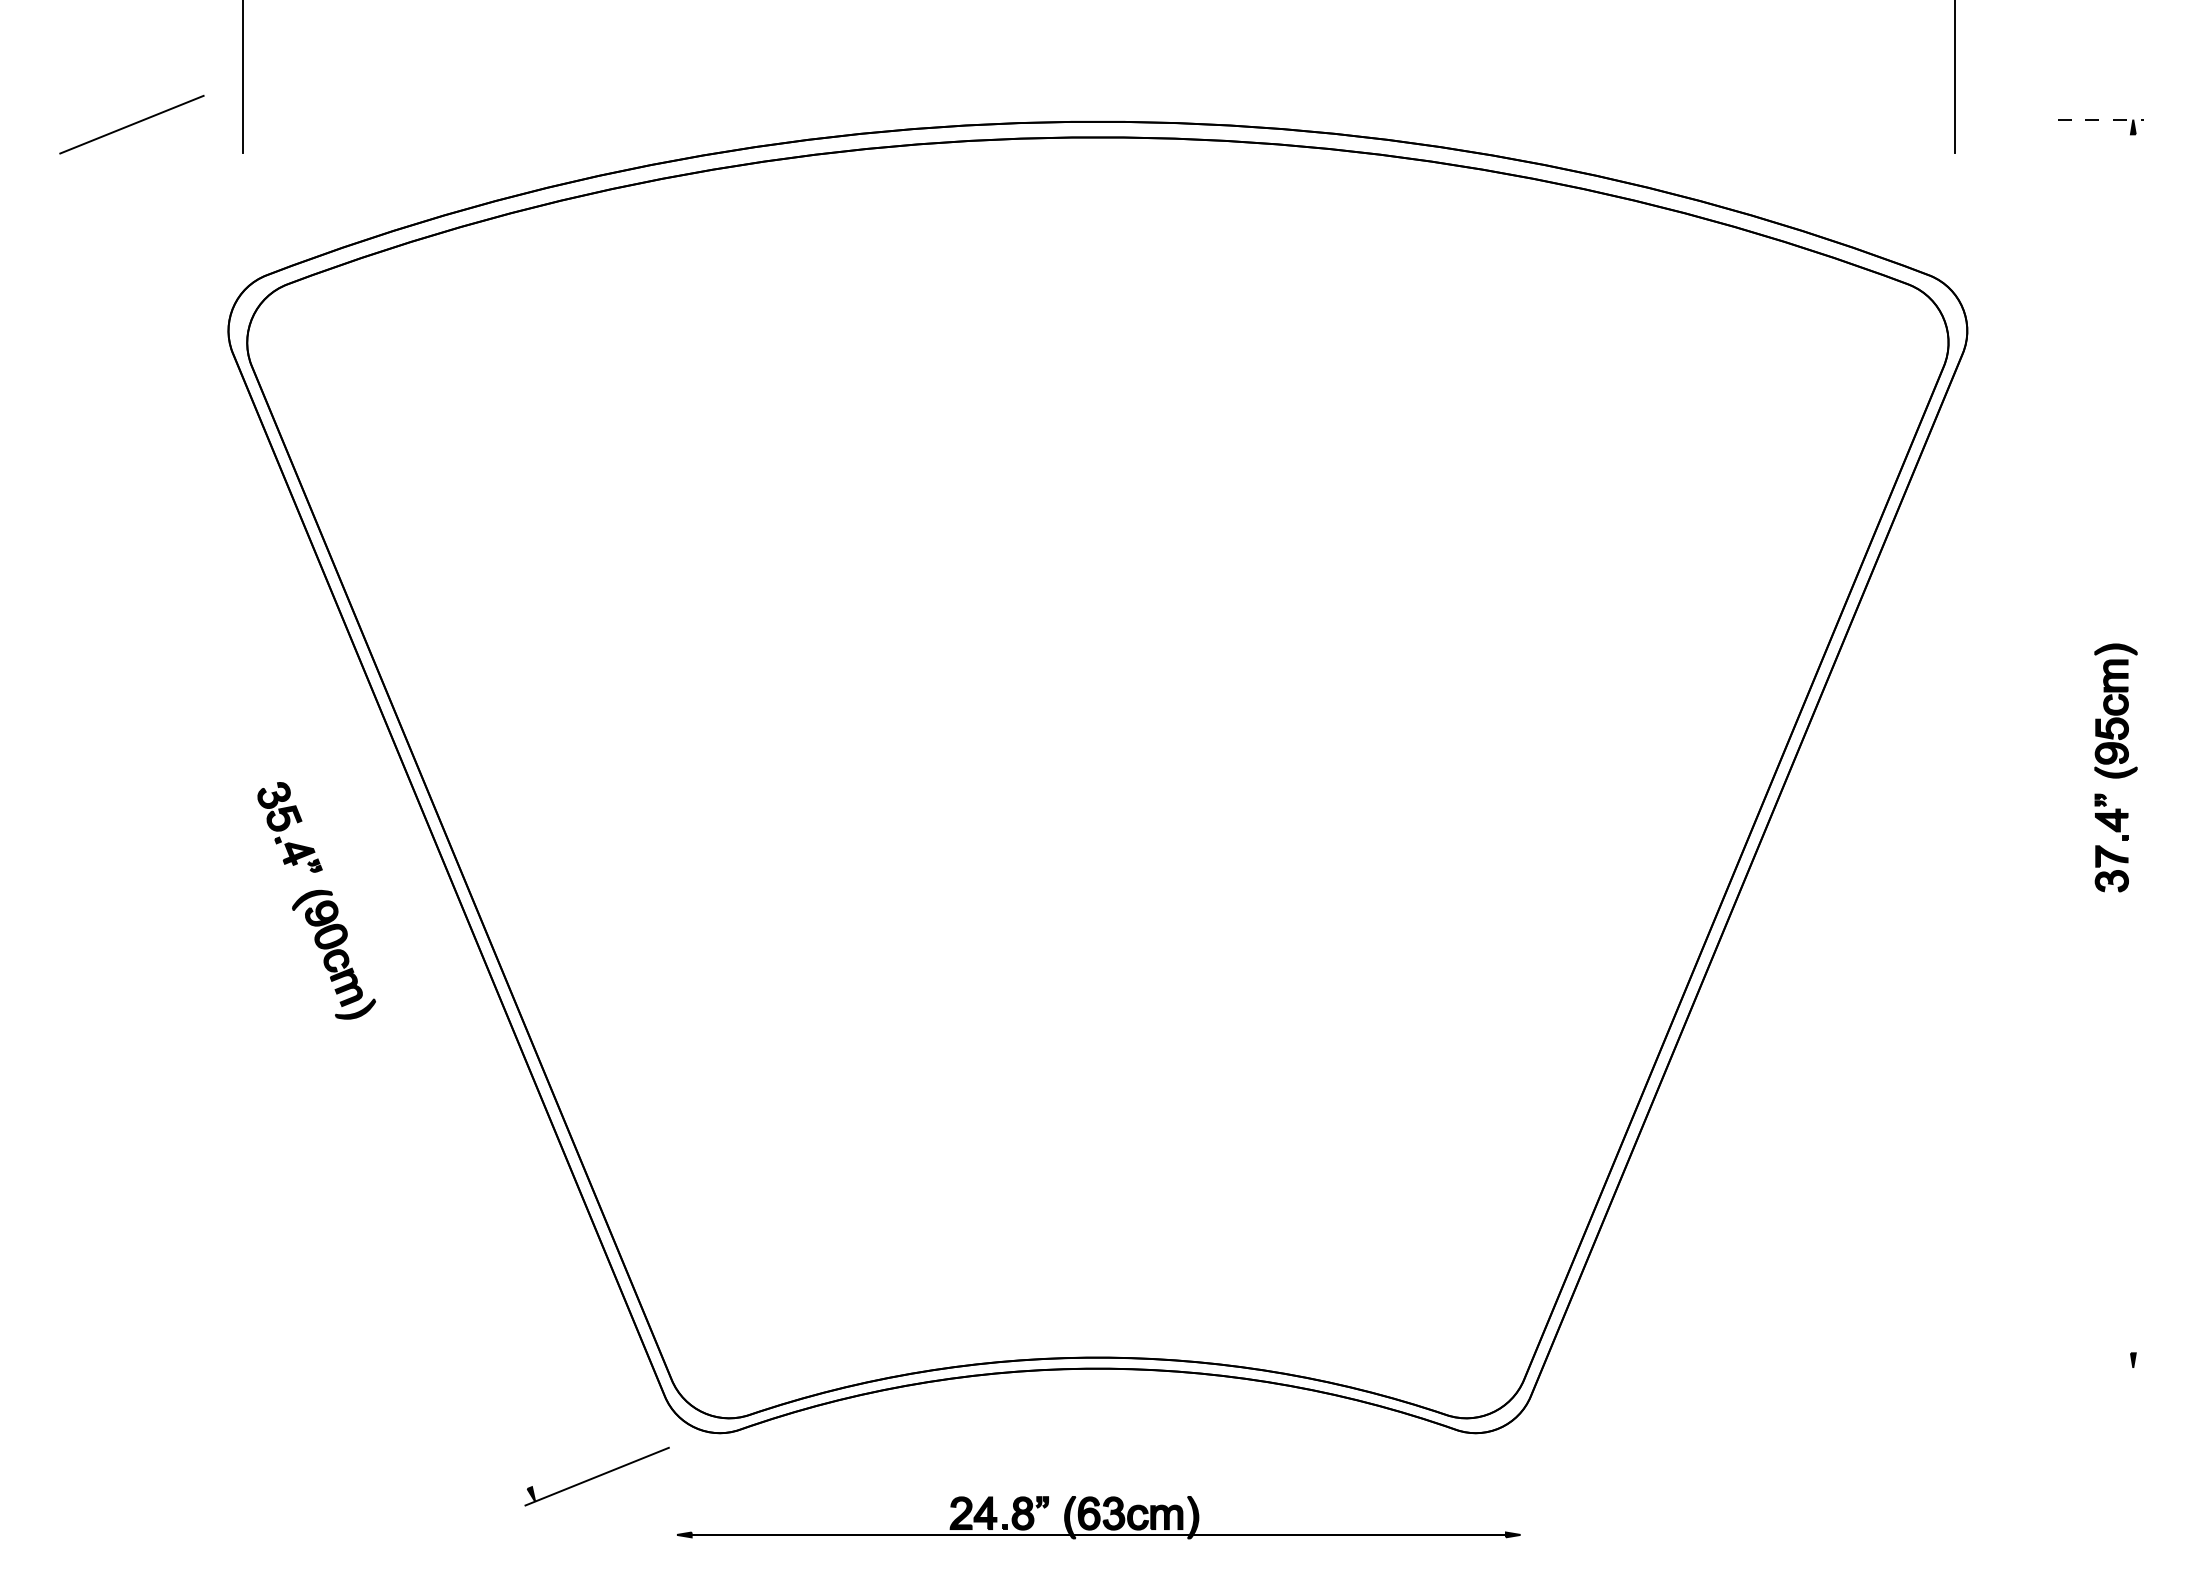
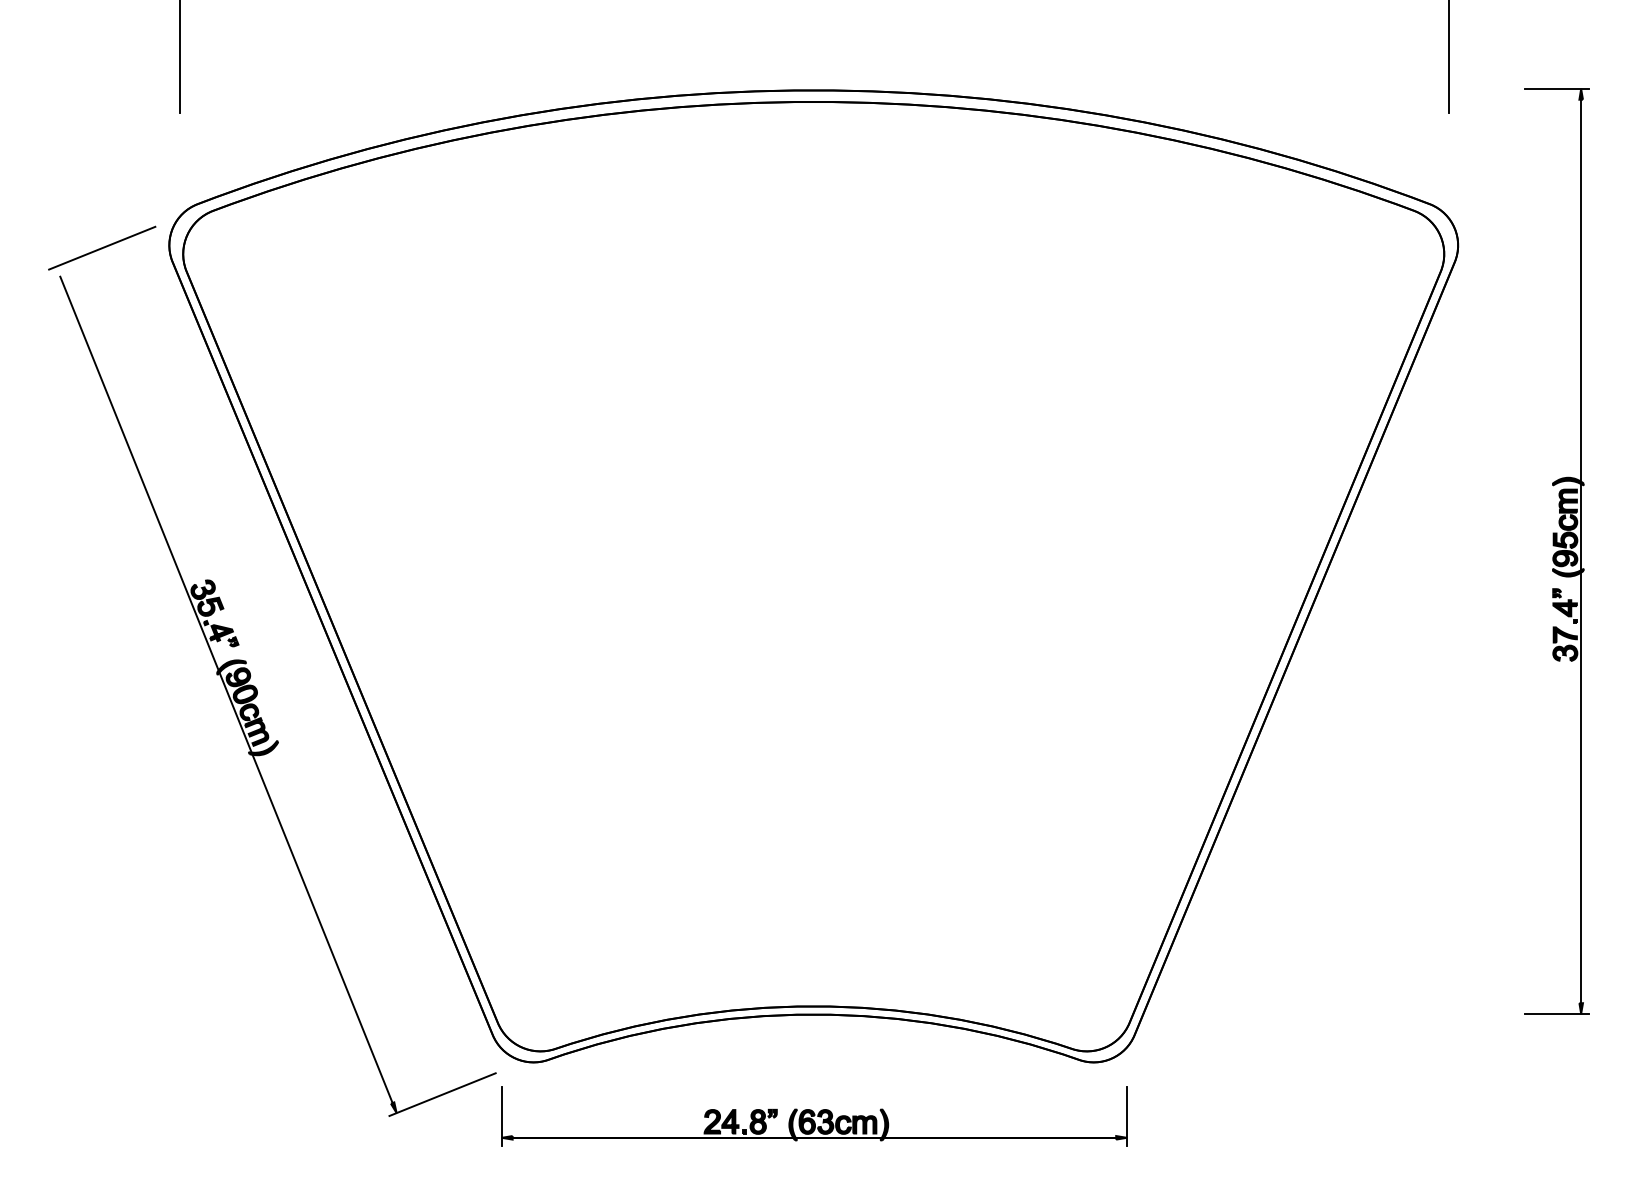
line: (2101, 119) -> (1557, 88), dashed -> solid
line: (131, 124) -> (101, 248), moved
line: (2133, 743) -> (1581, 551), added
line: (305, 930) -> (226, 689), added
line: (2100, 1367) -> (1556, 1013), added
line: (677, 1505) -> (502, 1116), added
line: (1520, 1505) -> (1126, 1116), added

